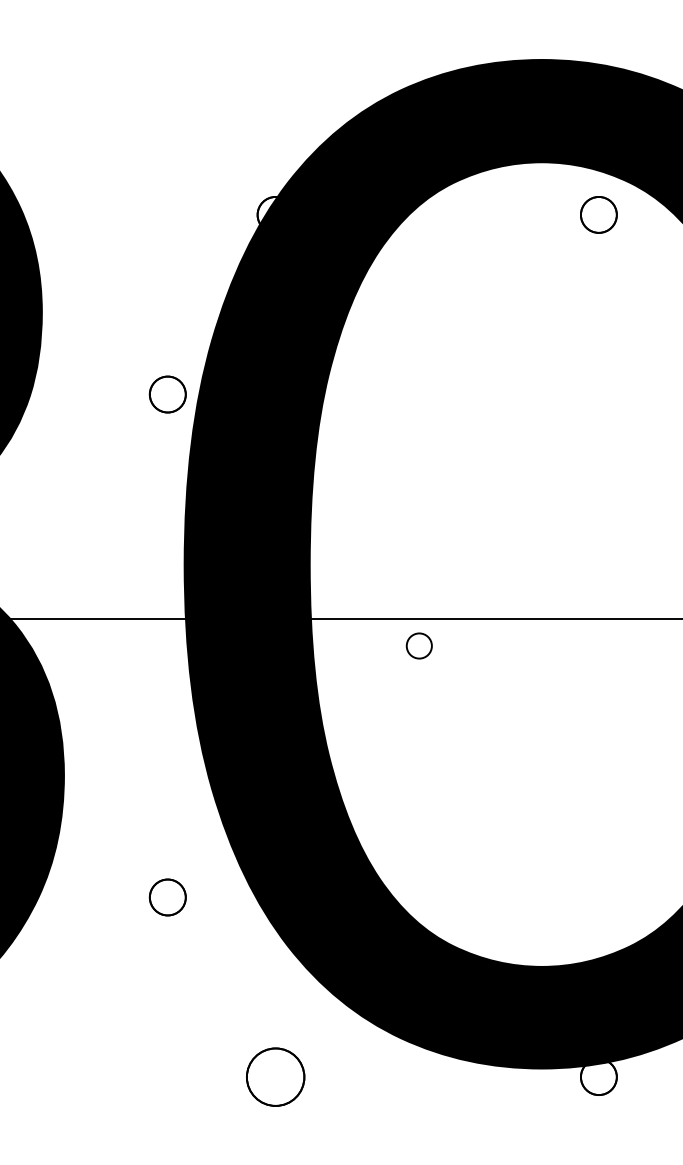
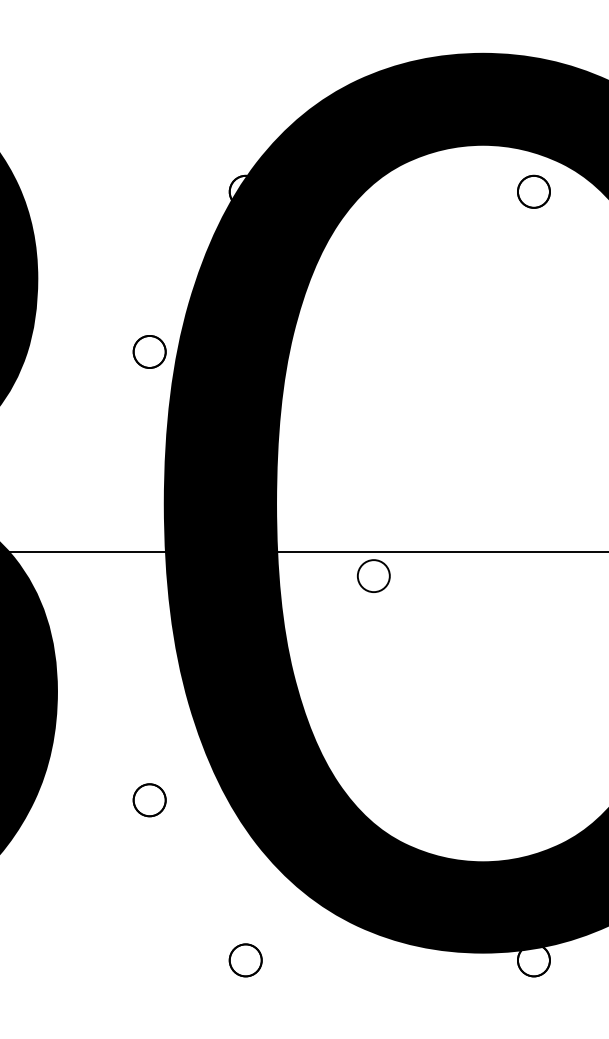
part: (419, 645) -> (374, 575), size x1.43
part: (275, 1076) -> (245, 959), size x0.62

